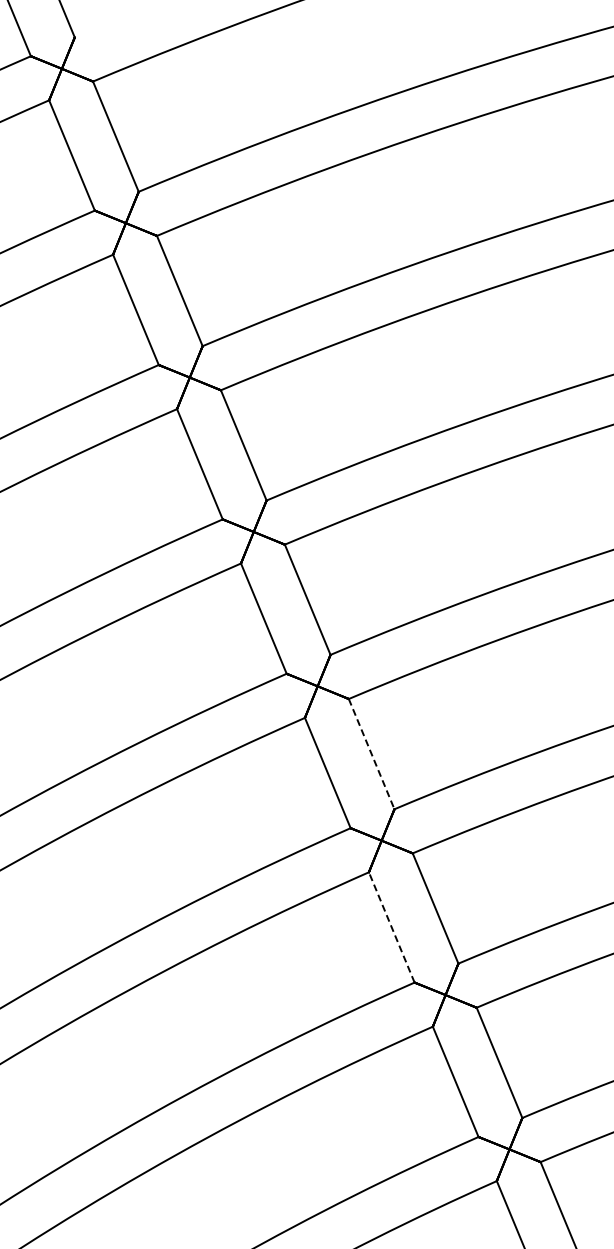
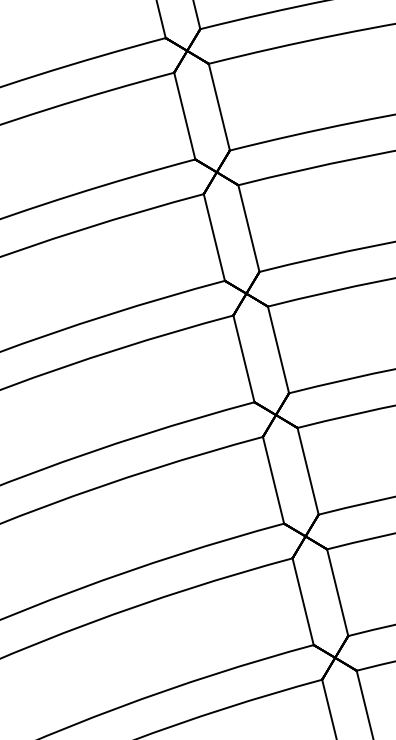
line: (371, 754) -> (278, 350), dashed -> solid
line: (391, 927) -> (273, 480), dashed -> solid

